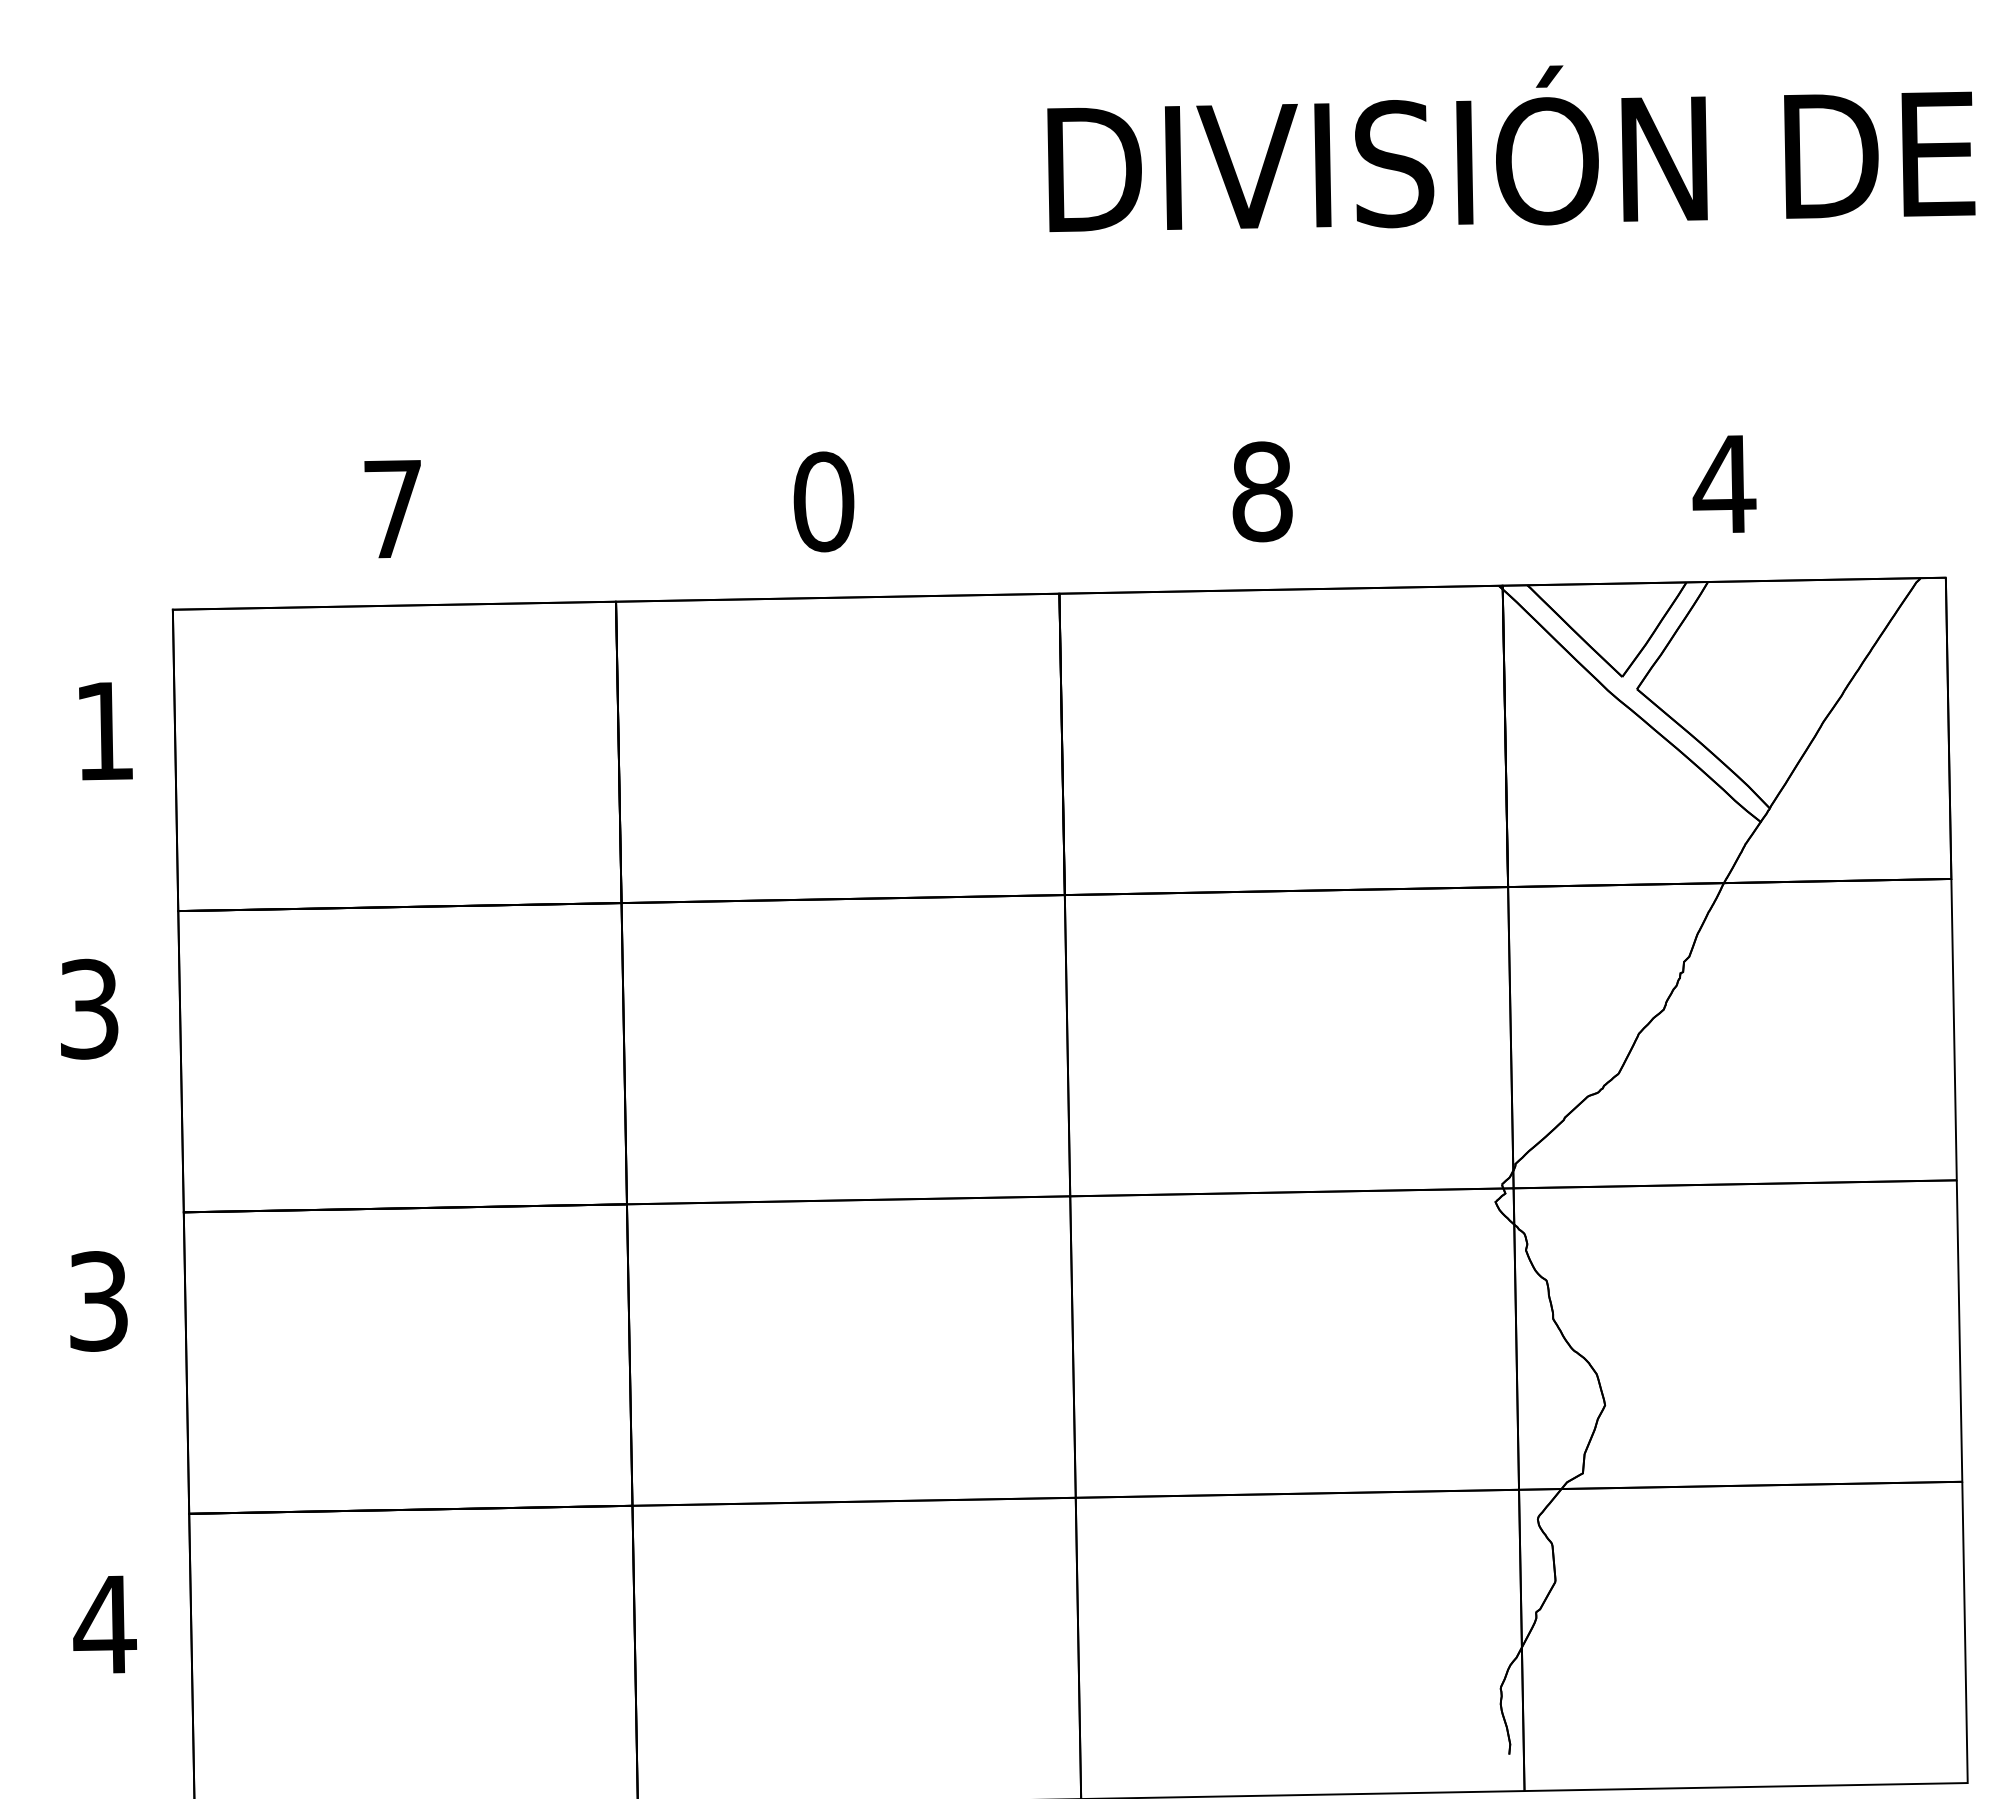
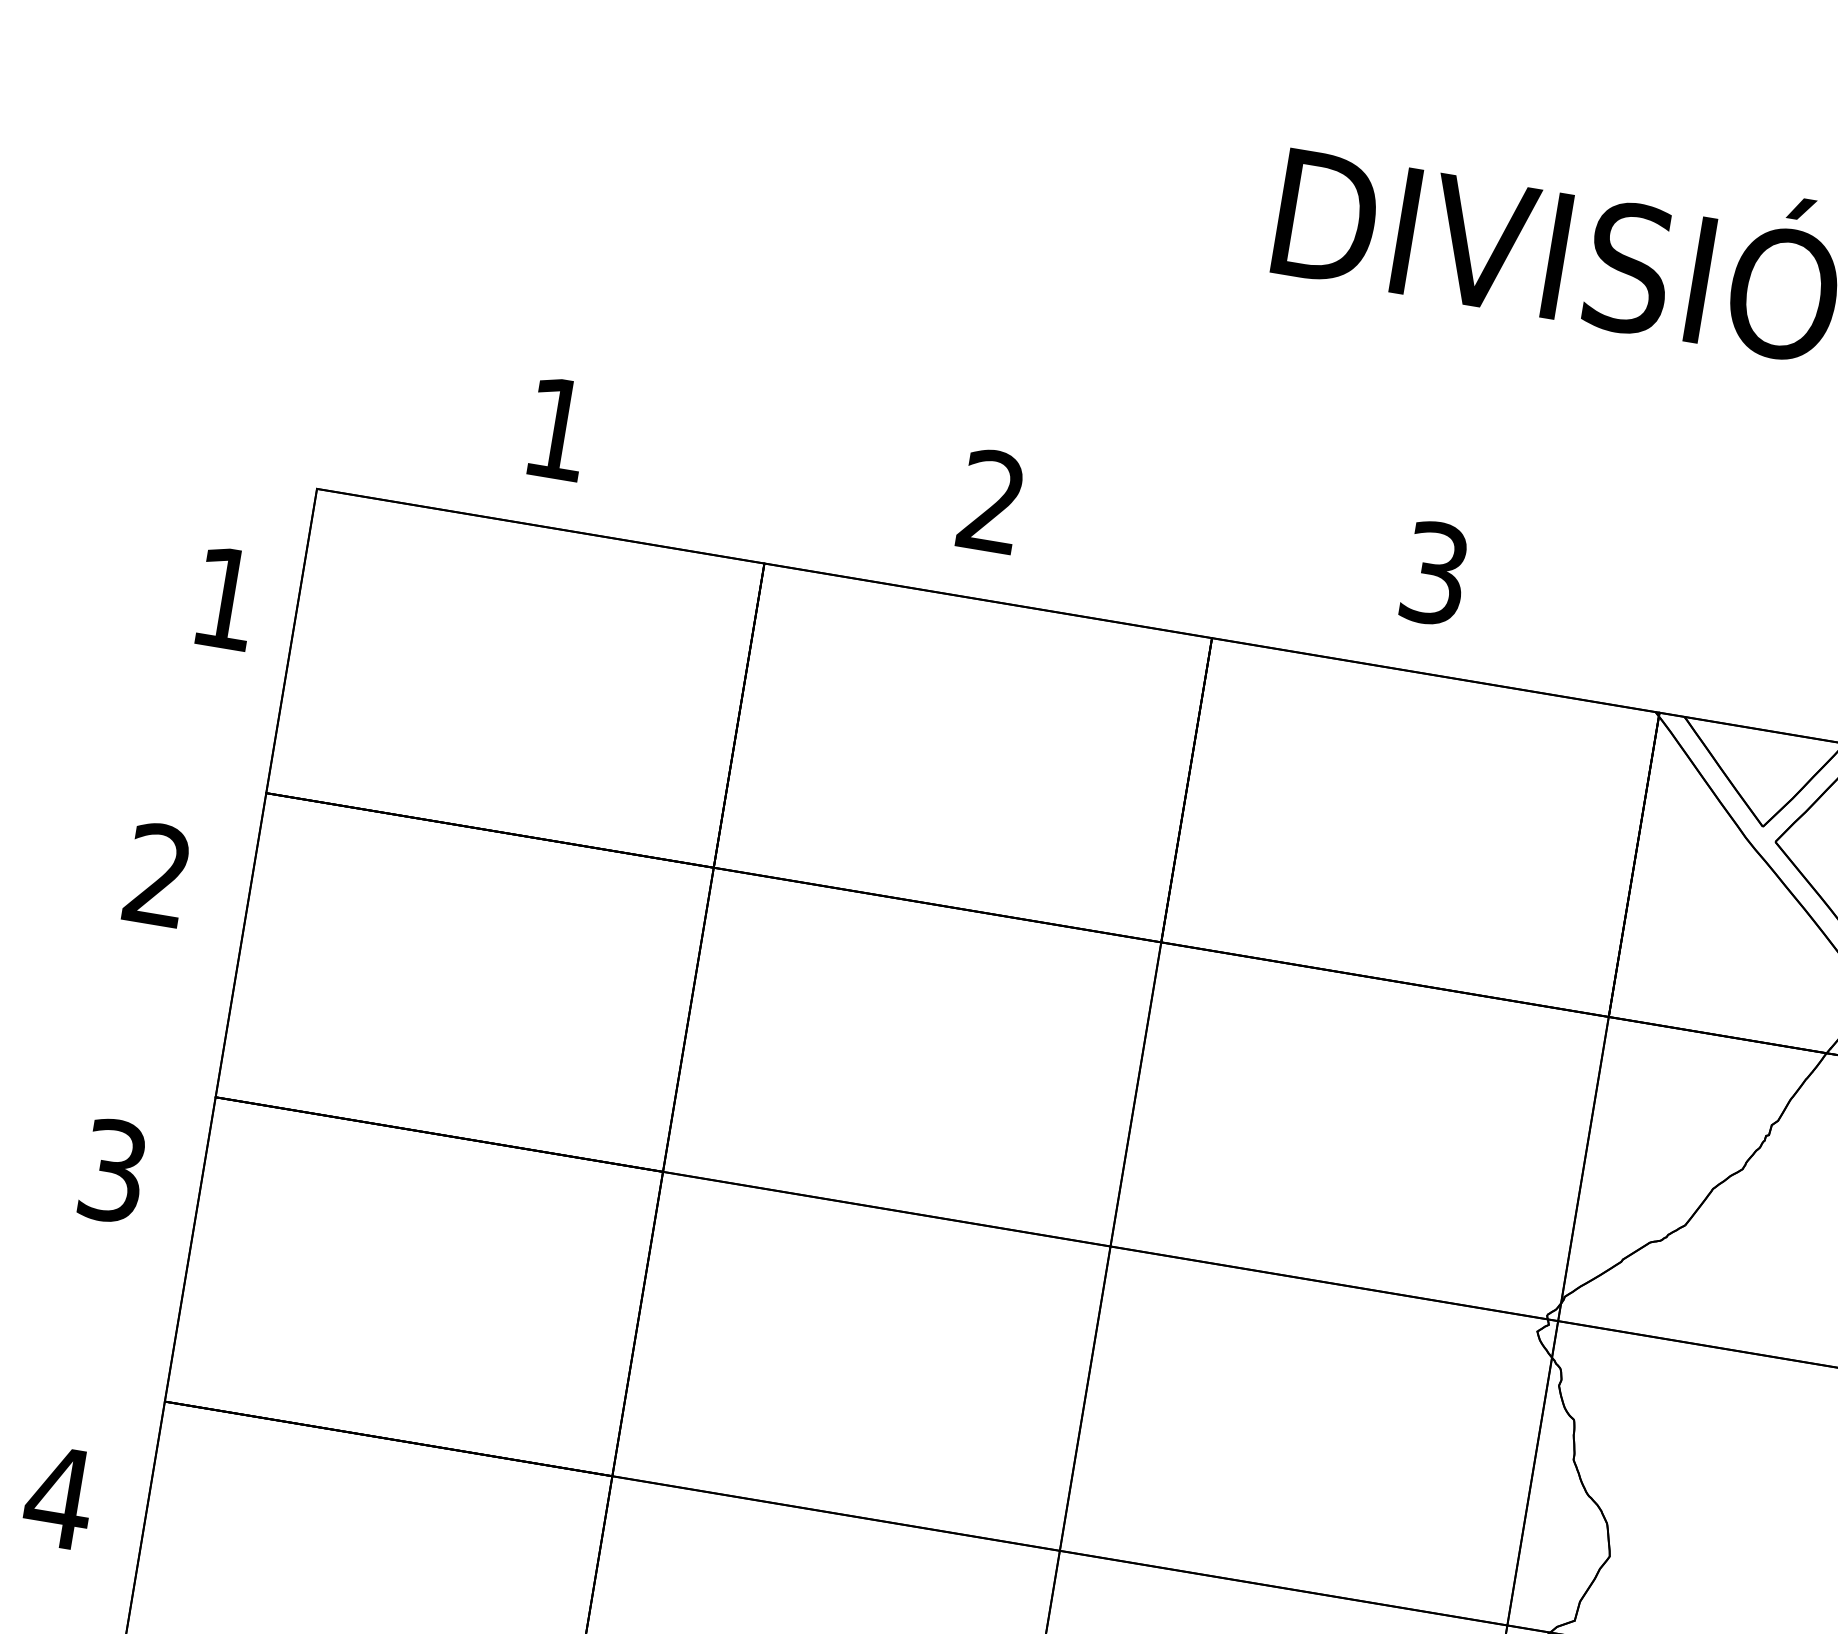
text: (1262, 491) -> (1435, 573), 8 -> 3
text: (823, 501) -> (991, 501), 0 -> 2
text: (392, 509) -> (556, 429), 7 -> 1
text: (88, 1008) -> (157, 874), 3 -> 2

